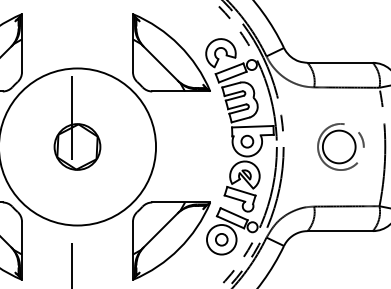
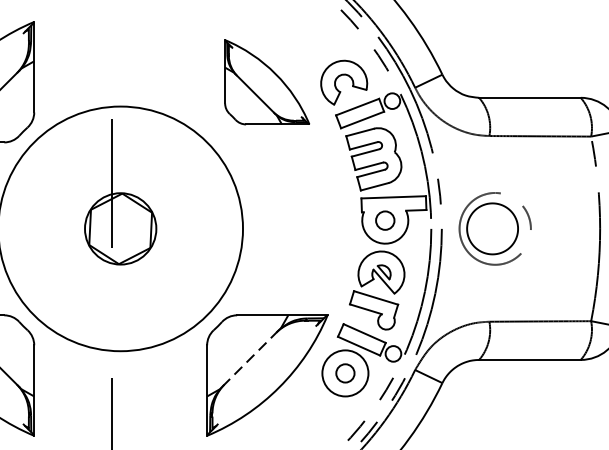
part: (171, 52) -> (267, 81), size x0.7
part: (340, 146) -> (494, 228), moved
line: (160, 230) -> (249, 358), solid -> dashed

